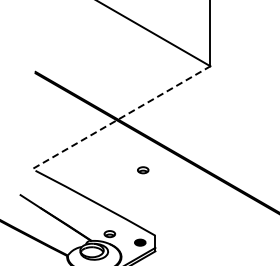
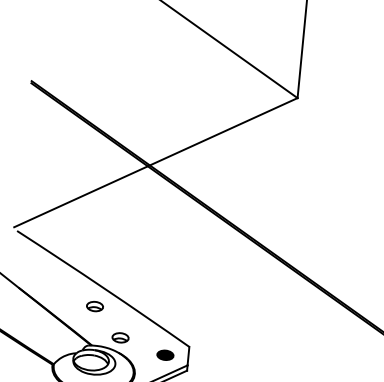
line: (122, 117) -> (156, 162), dashed -> solid
part: (143, 170) -> (95, 306), moved

